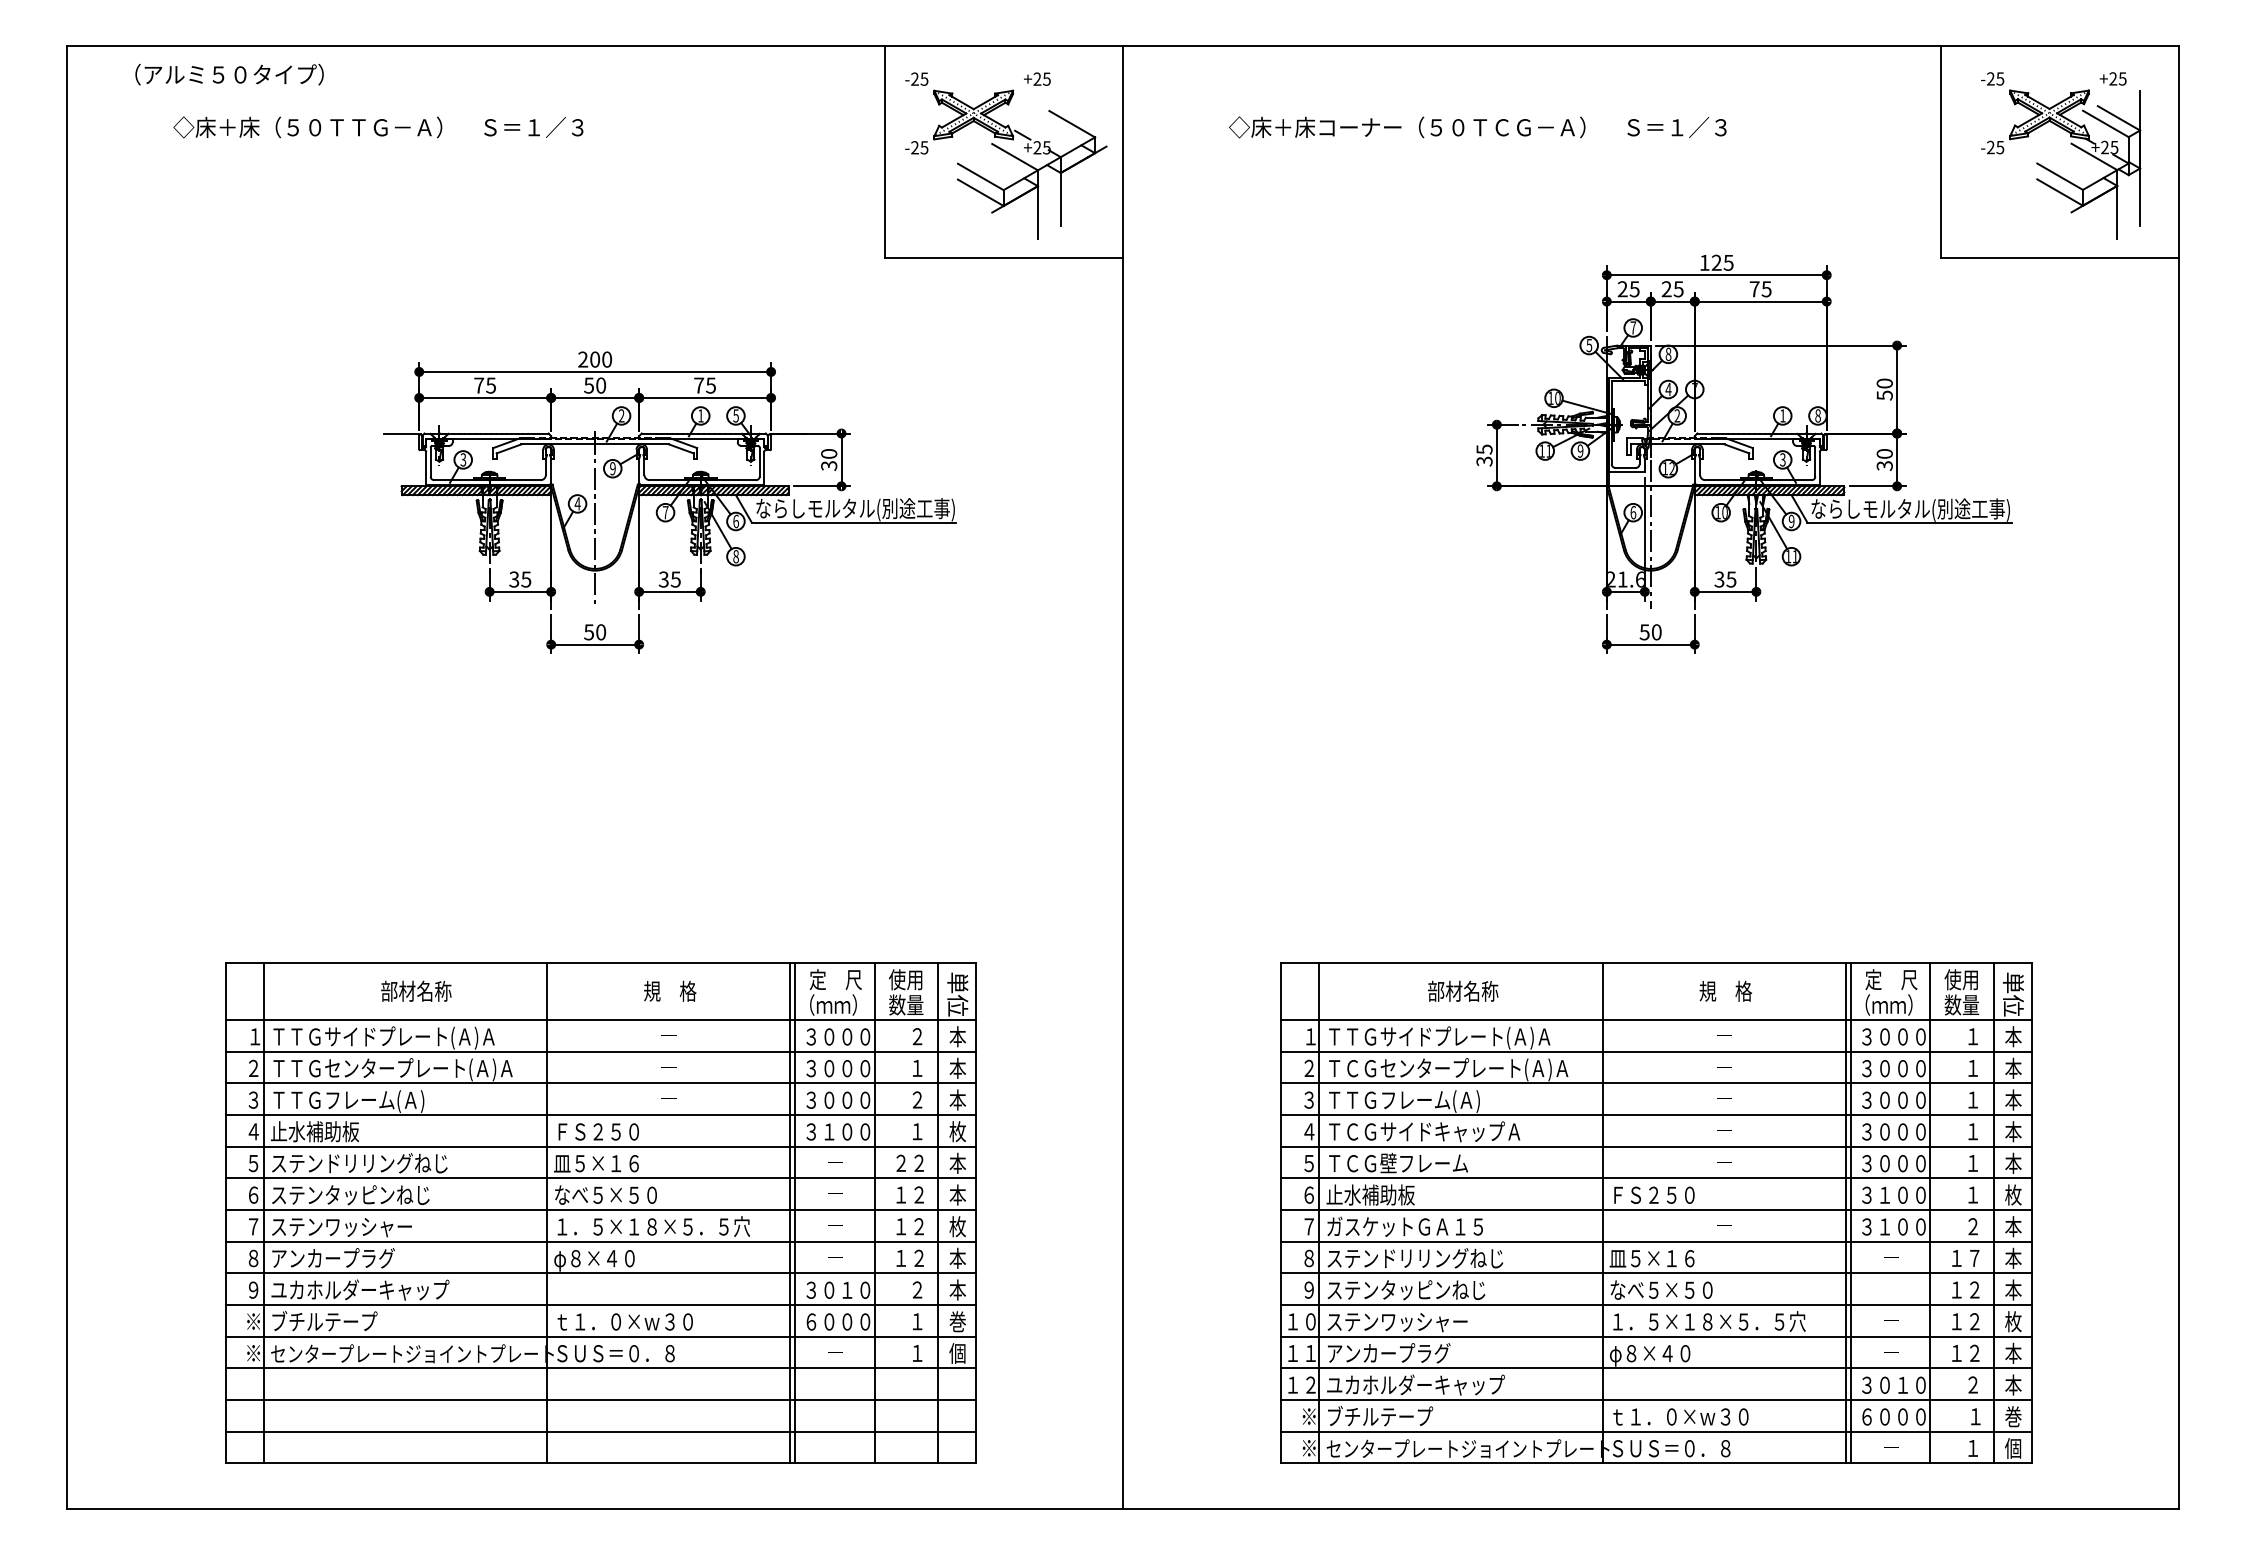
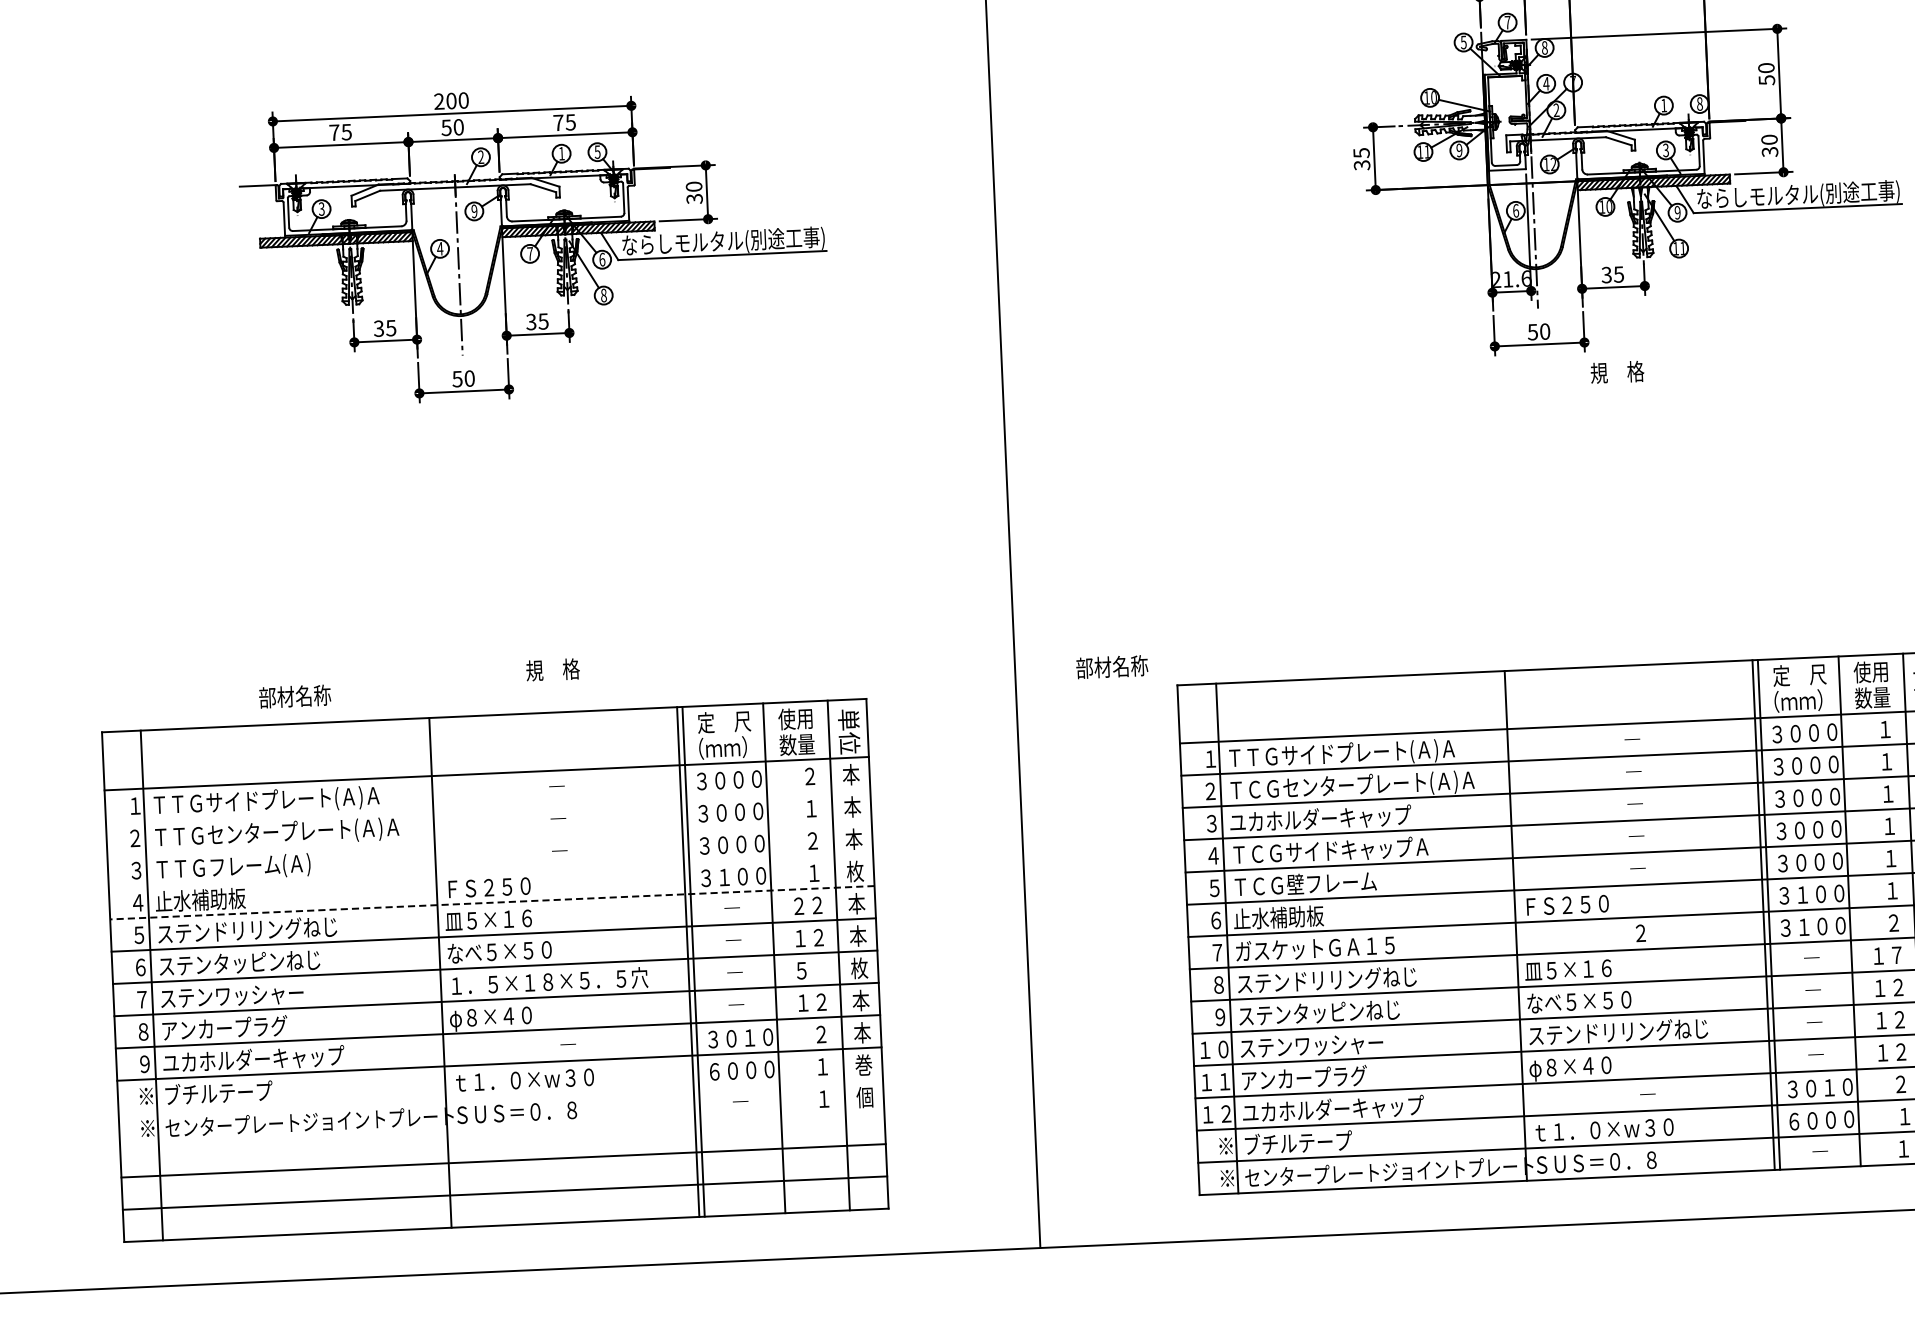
text: (416, 990) -> (295, 695), moved
text: (670, 990) -> (553, 669), moved
text: (1463, 990) -> (1112, 666), moved
text: (1725, 990) -> (1617, 371), moved
line: (600, 1051) -> (487, 805), removed
line: (600, 1083) -> (489, 838), removed
text: (1415, 1100) -> (1320, 819), ＴＴＧフレーム(Ａ) -> ユカホルダーキャップ
line: (600, 1115) -> (490, 870), removed
line: (600, 1146) -> (491, 902), solid -> dashed
text: (1724, 1225) -> (1640, 932), ― -> ２
text: (909, 1226) -> (810, 970), １２ -> ５
text: (1708, 1321) -> (1628, 1031), １．５×１８×５．５穴 -> ステンドリリングねじ
line: (600, 1336) -> (500, 1096), removed
line: (600, 1368) -> (501, 1128), removed

